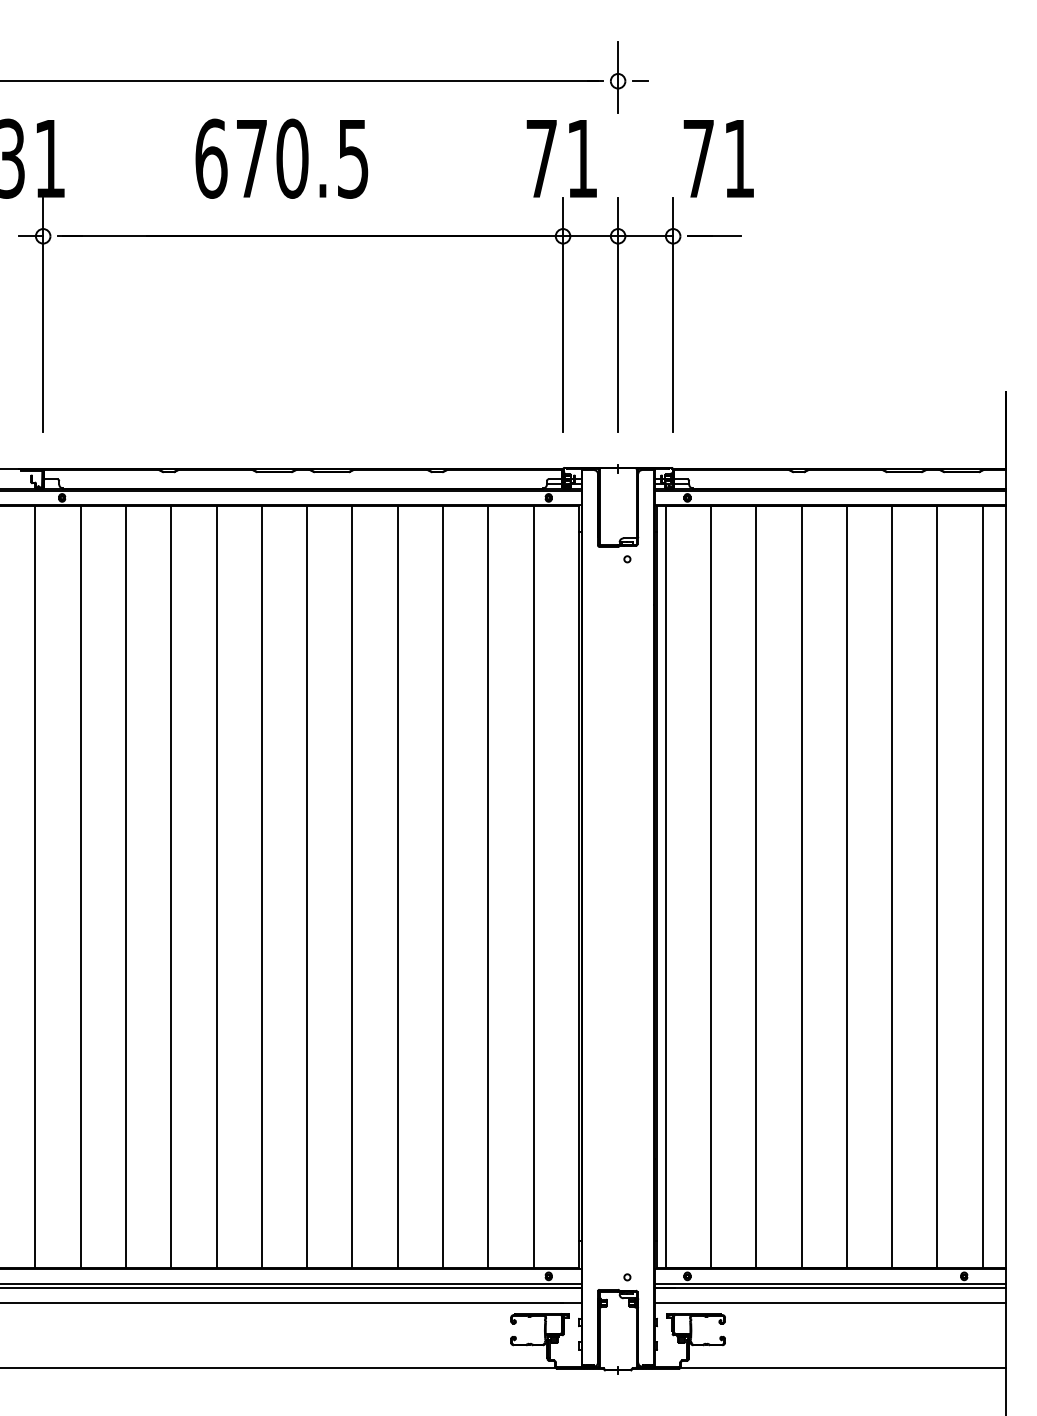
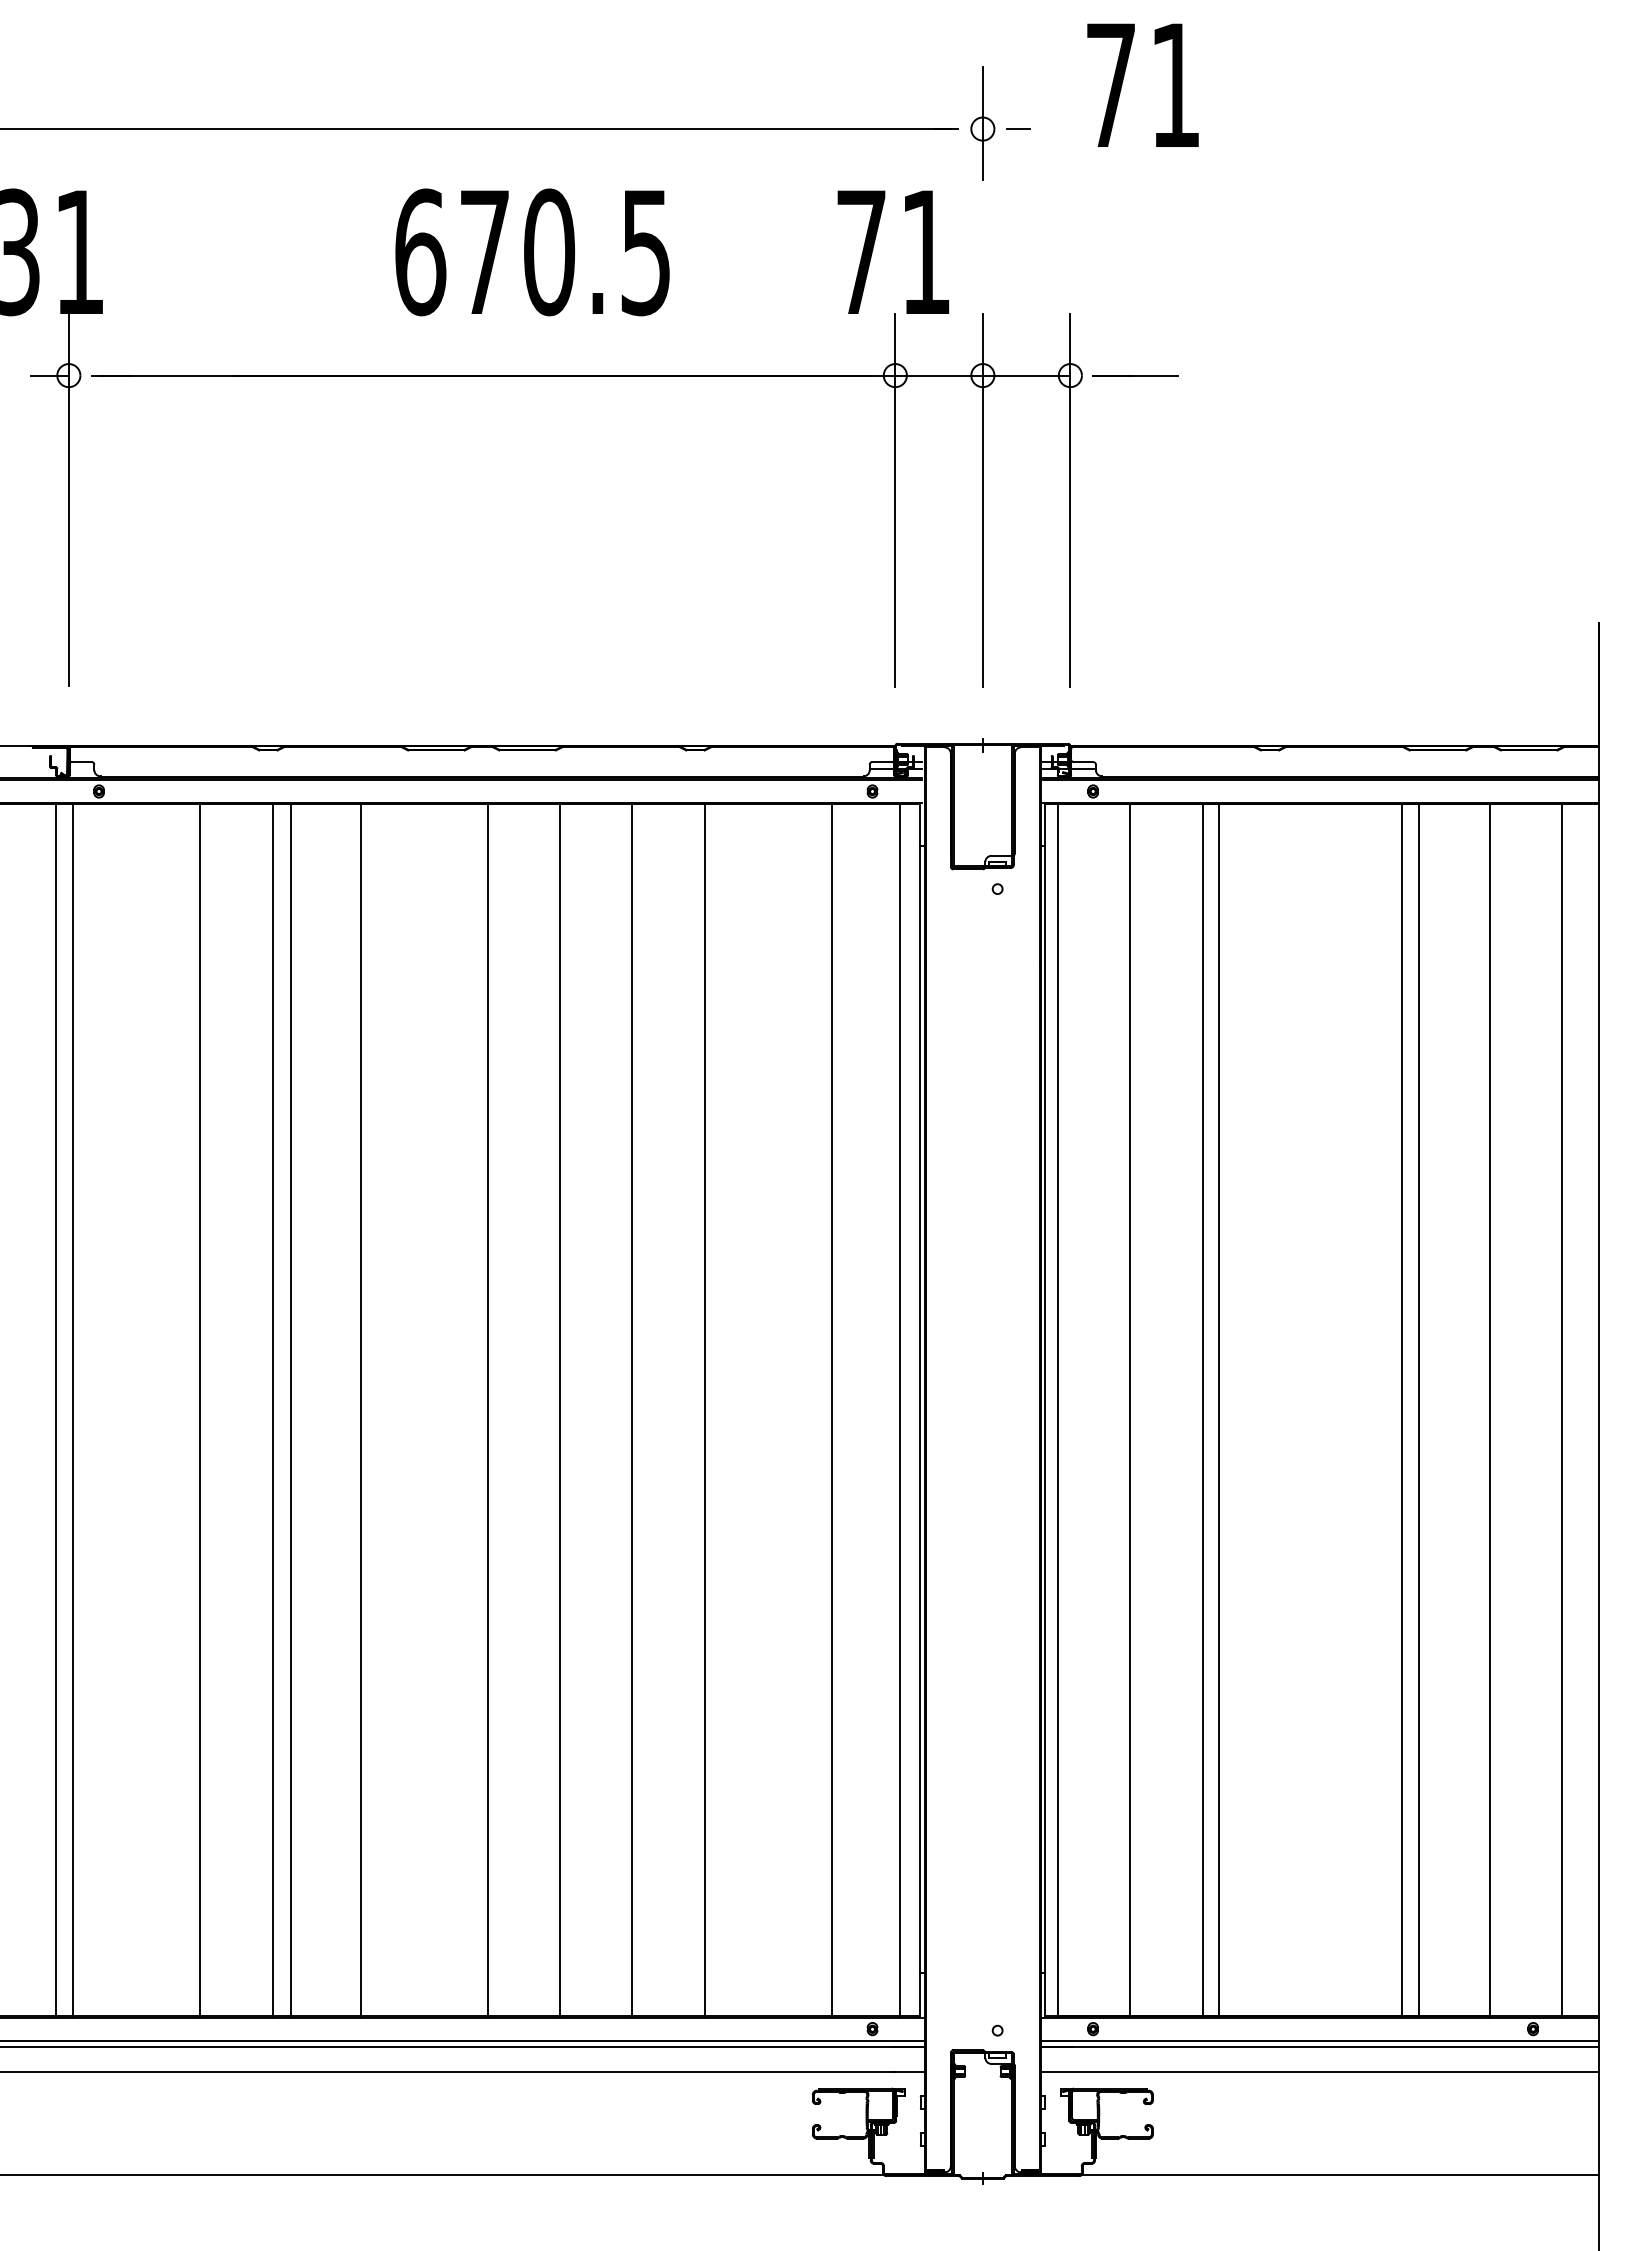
text: (281, 158) -> (531, 251), moved
text: (718, 158) -> (1142, 84), moved
line: (80, 886) -> (72, 1409), moved
line: (216, 886) -> (290, 1409), moved
line: (262, 886) -> (361, 1409), moved
line: (488, 886) -> (832, 1409), moved
line: (533, 886) -> (899, 1409), moved
line: (801, 886) -> (1218, 1409), moved
line: (847, 886) -> (1403, 1409), moved

